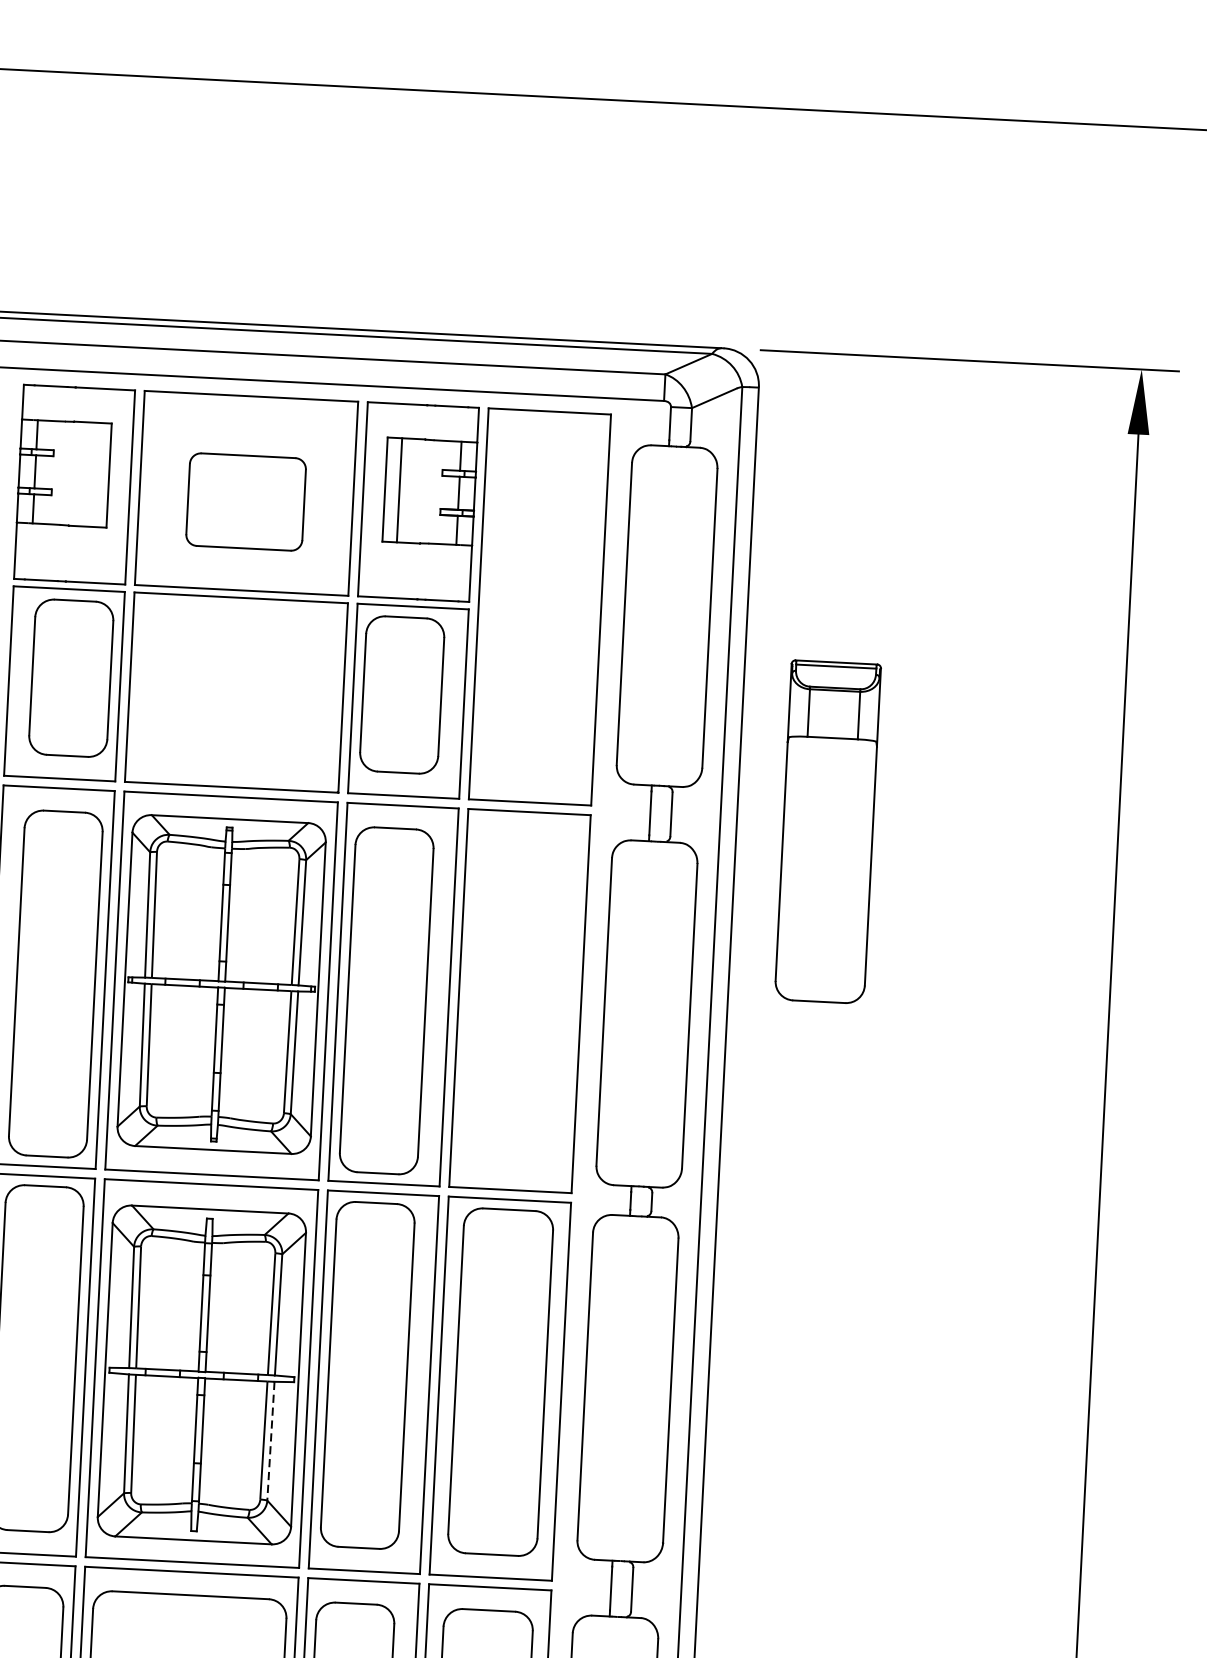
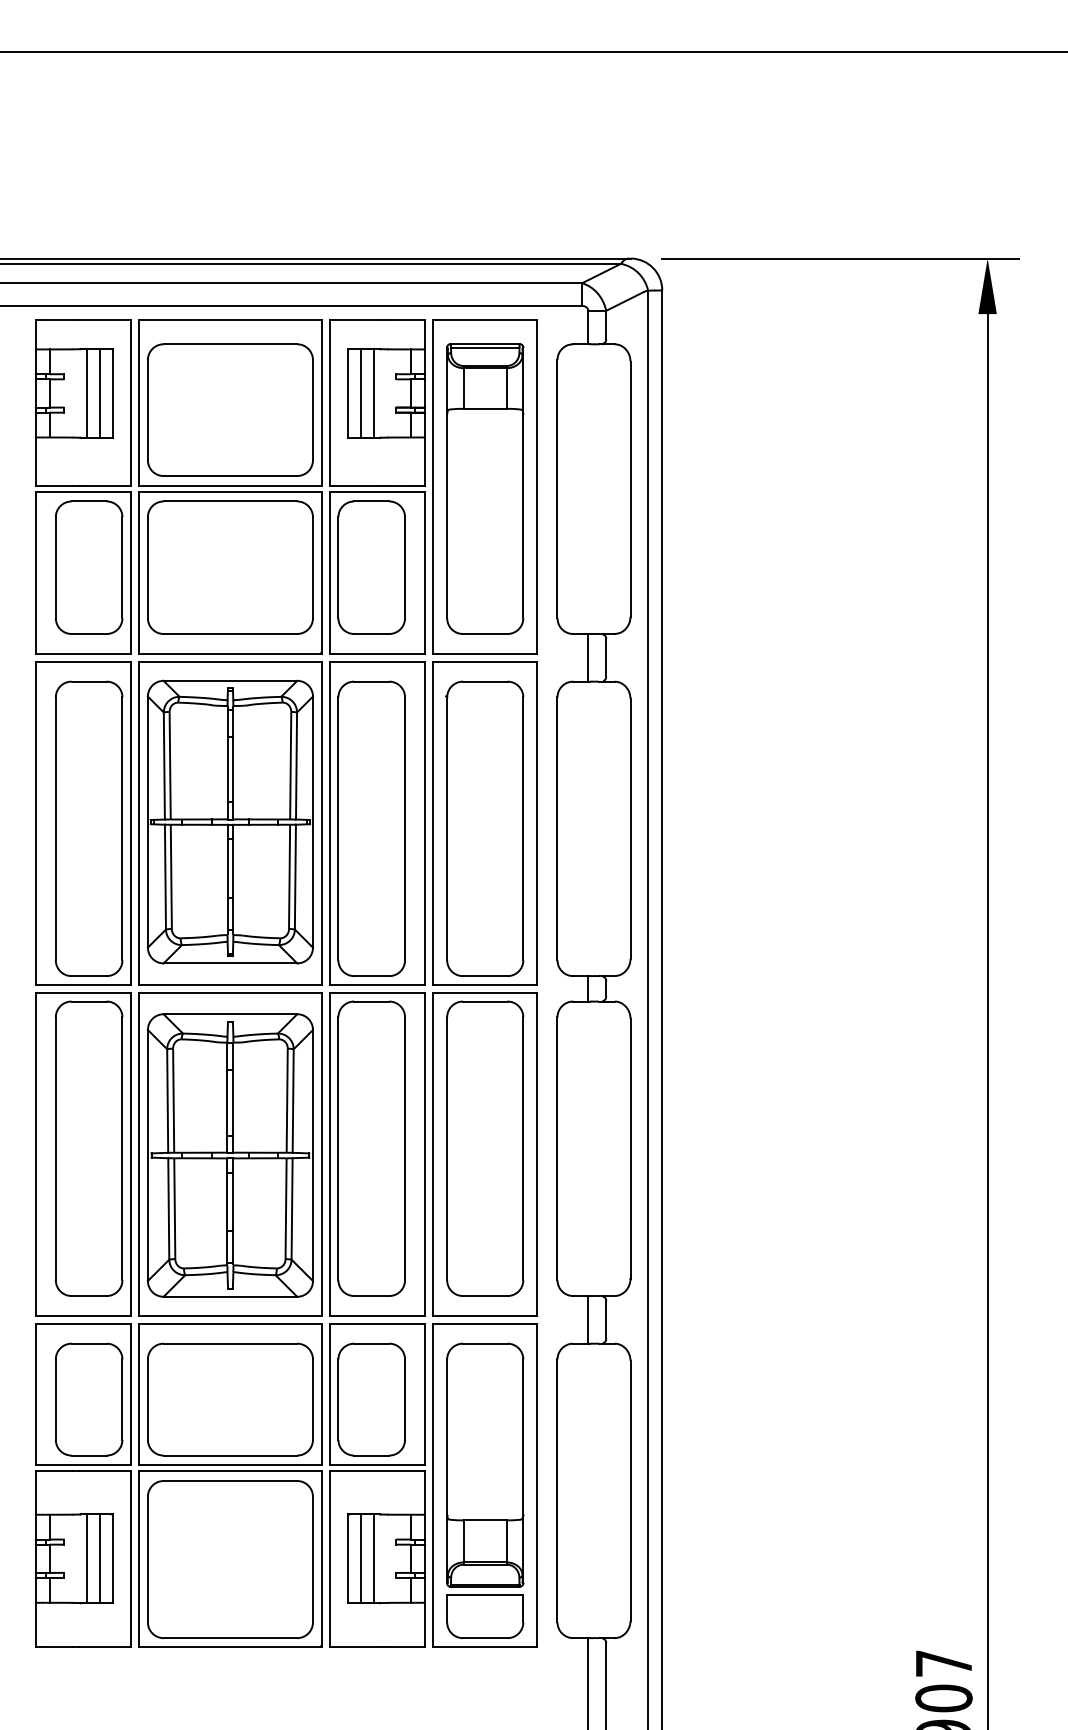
line: (79, 474) -> (87, 393), added
line: (94, 474) -> (100, 393), added
line: (414, 491) -> (373, 393), added
part: (246, 501) -> (230, 409), size x1.67
part: (236, 686) -> (230, 567), added
part: (828, 831) -> (485, 488), moved
part: (518, 1007) -> (484, 828), added
line: (271, 1440) -> (292, 1208), dashed -> solid

